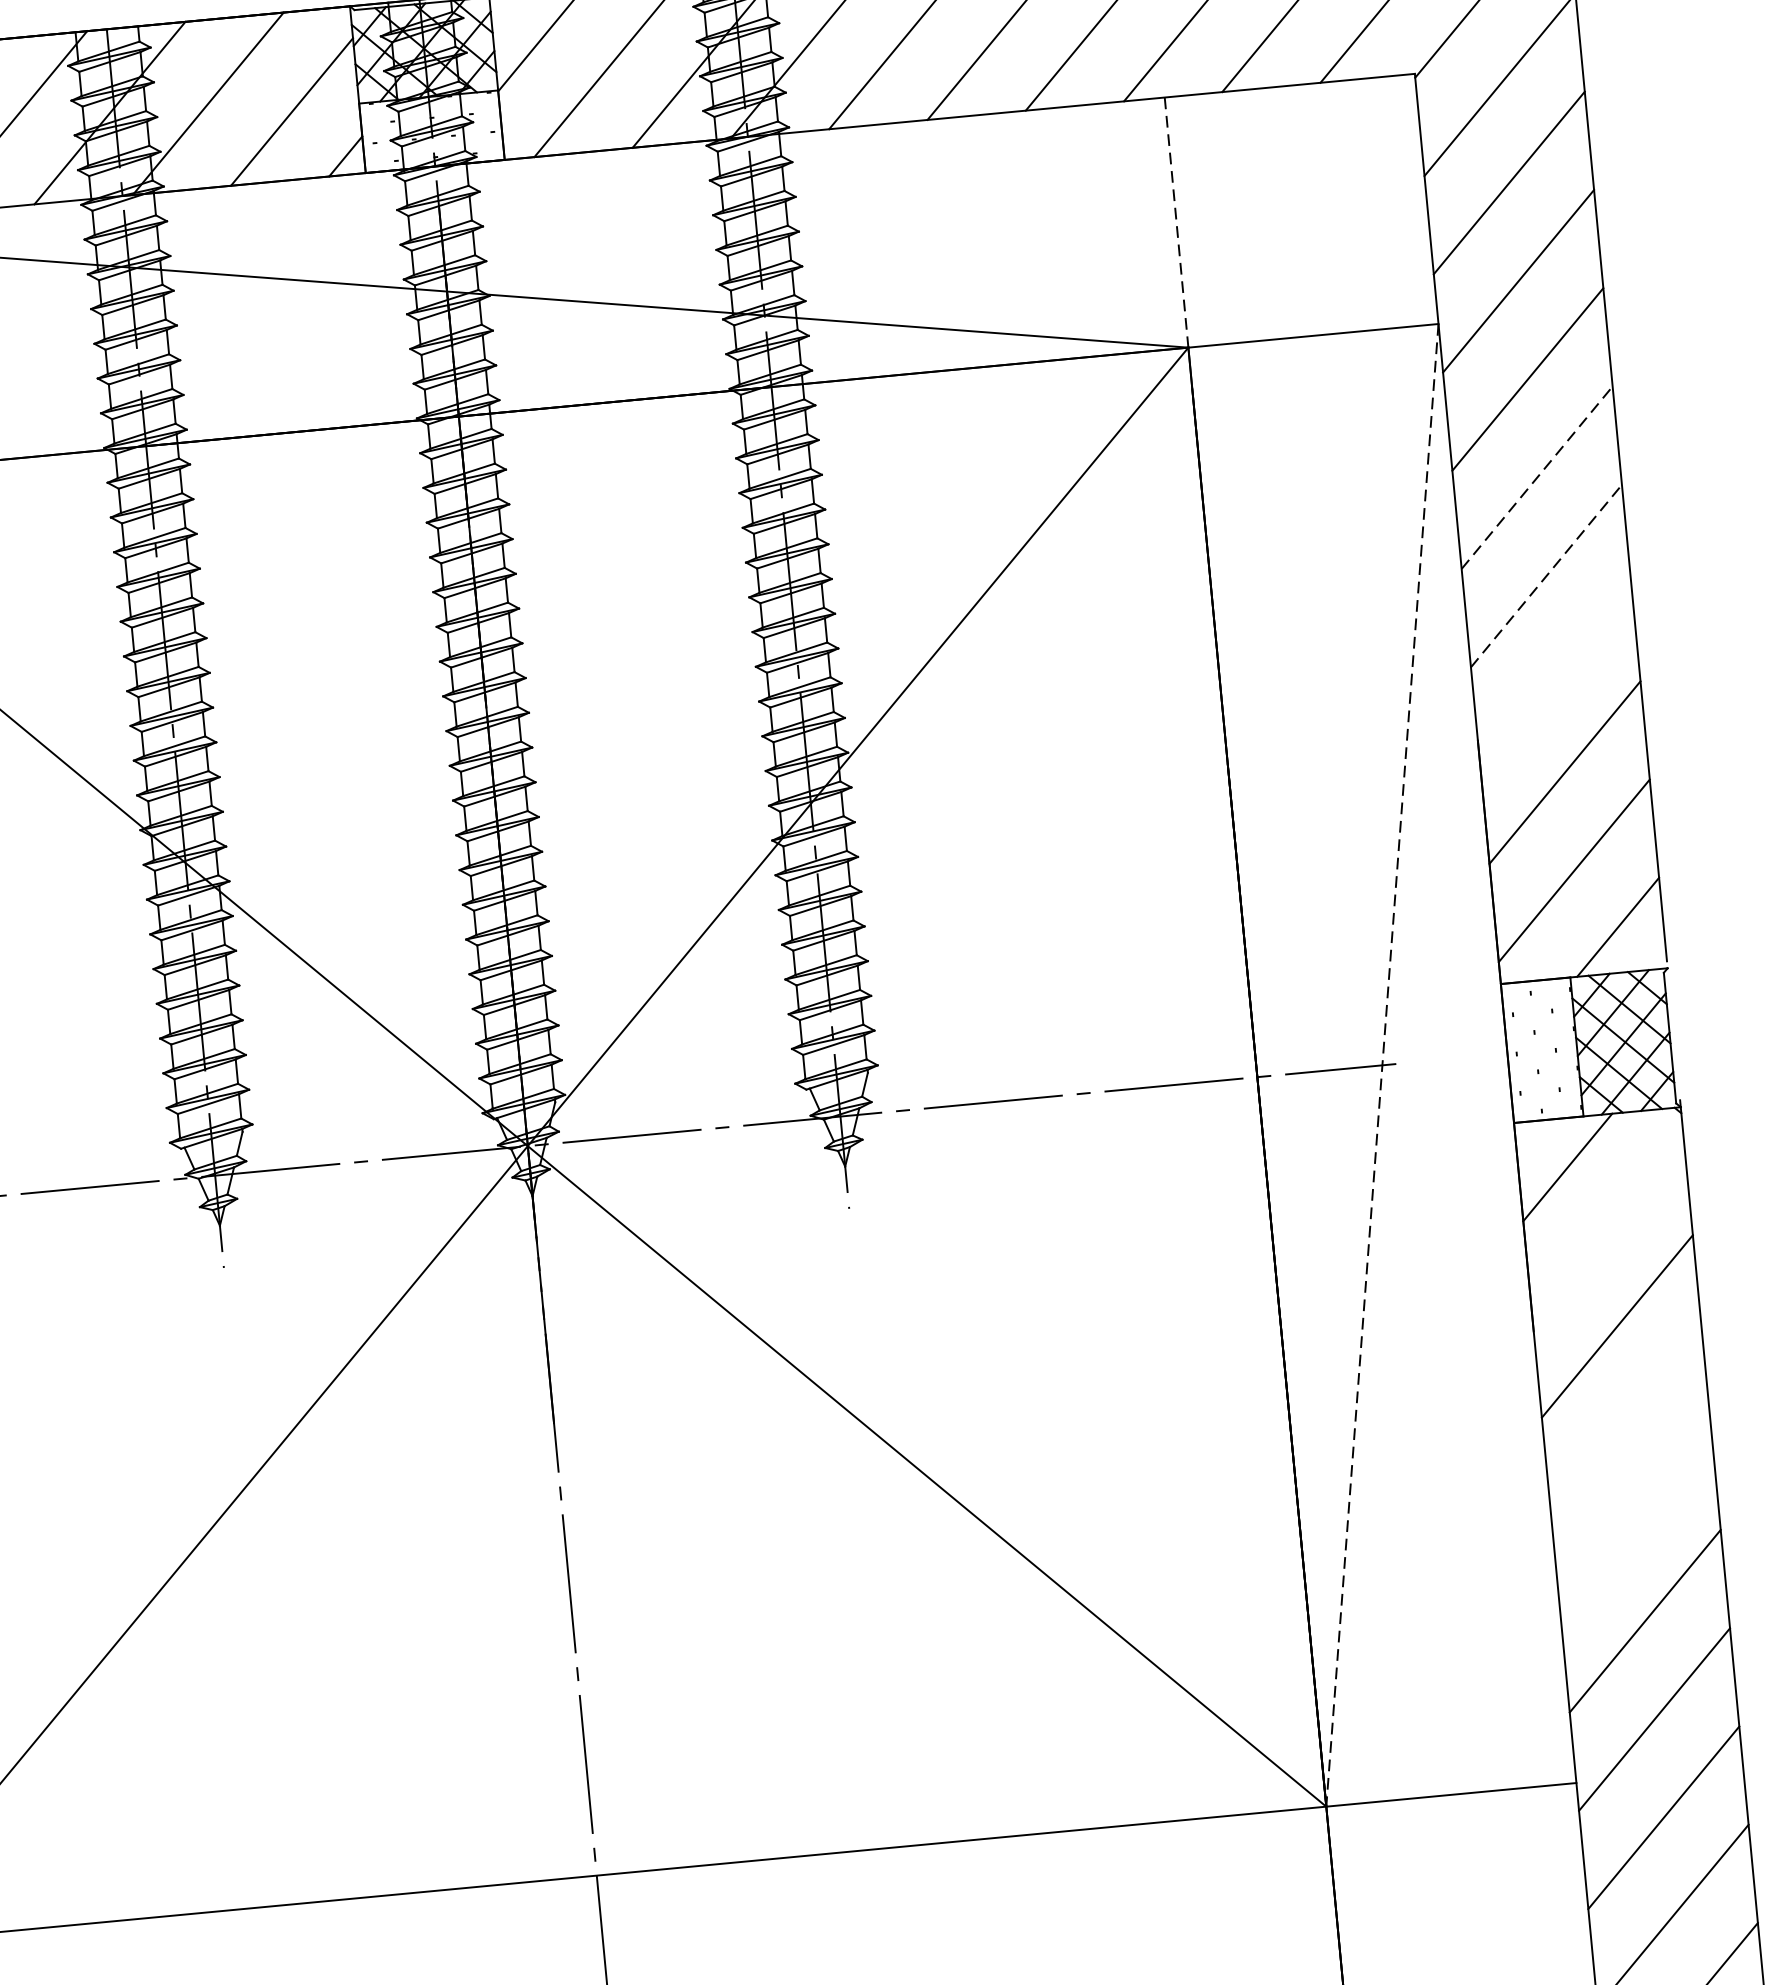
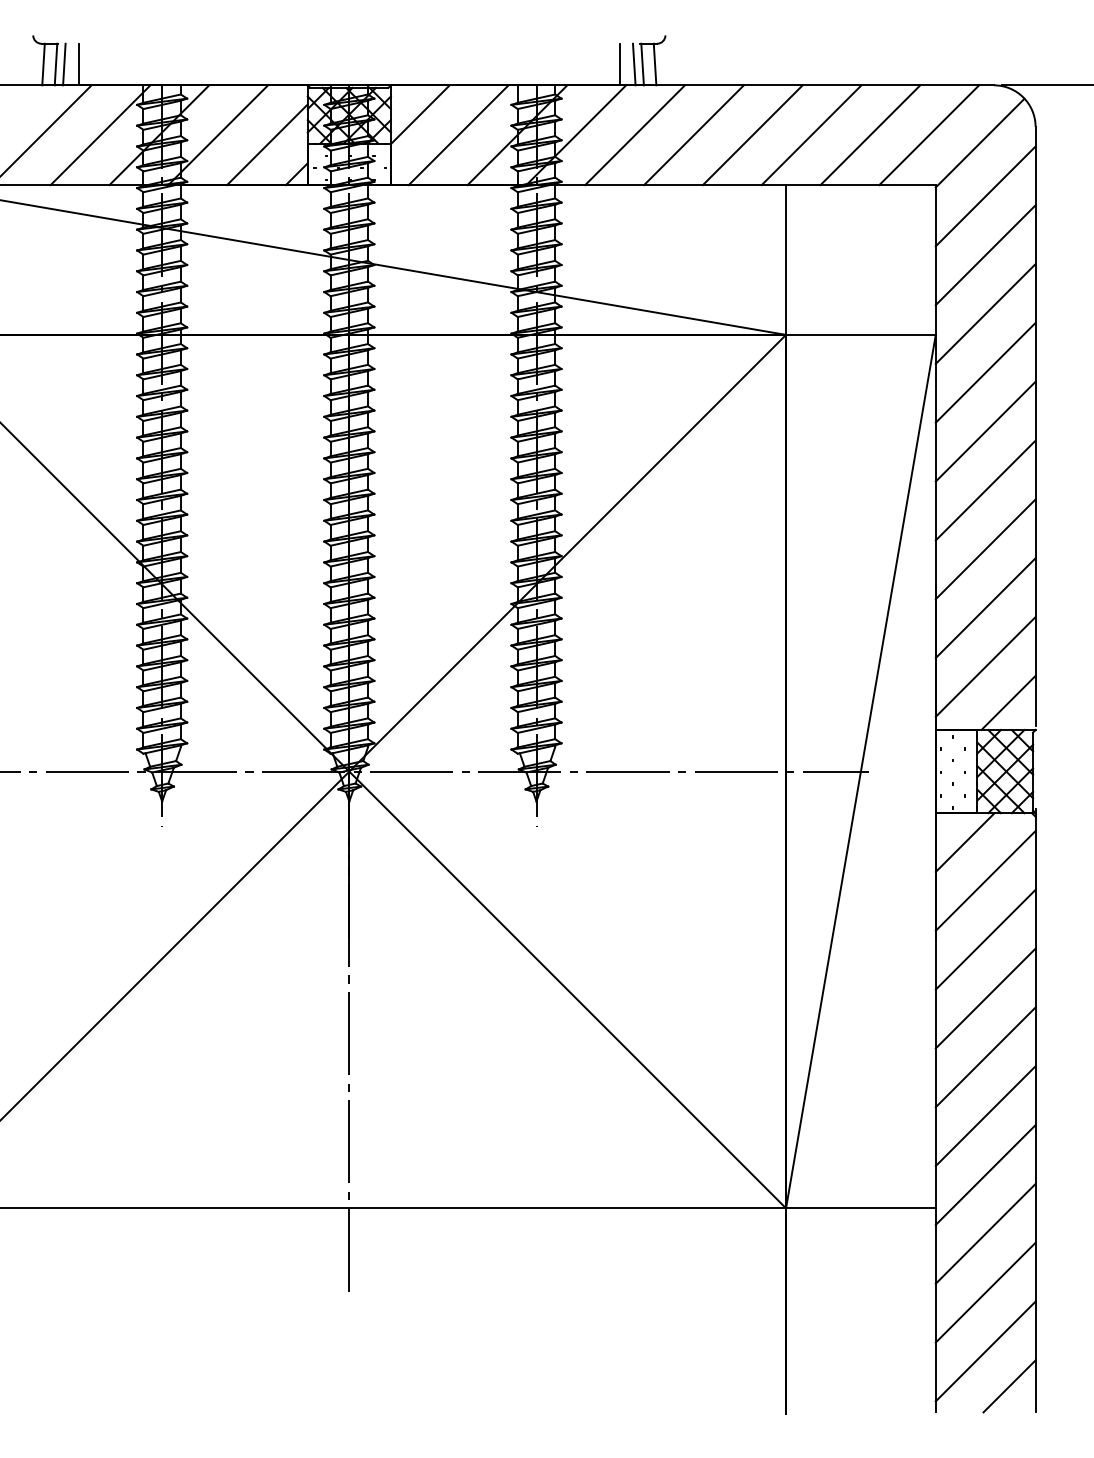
line: (1177, 223) -> (786, 260), dashed -> solid
line: (1536, 477) -> (985, 431), dashed -> solid
line: (1546, 576) -> (985, 490), dashed -> solid
line: (1555, 674) -> (985, 549), added
line: (1381, 1066) -> (860, 772), dashed -> solid
line: (1607, 1227) -> (985, 880), added
line: (1626, 1424) -> (985, 998), added
line: (1635, 1523) -> (985, 1057), added

